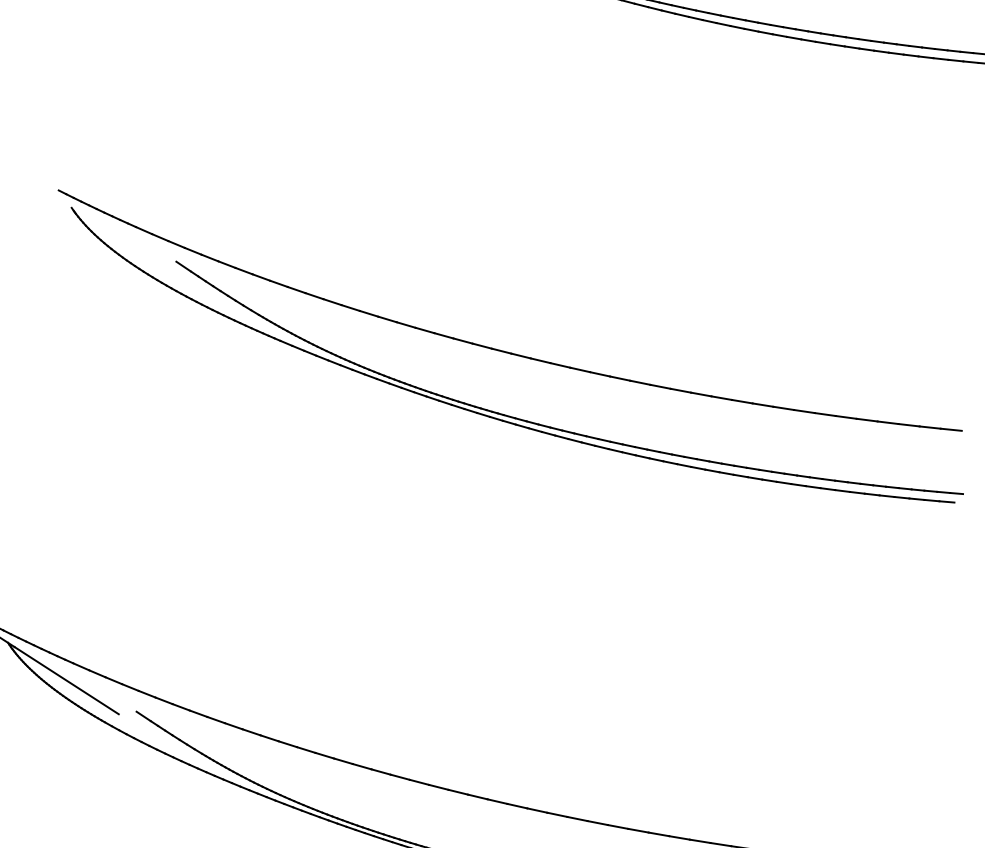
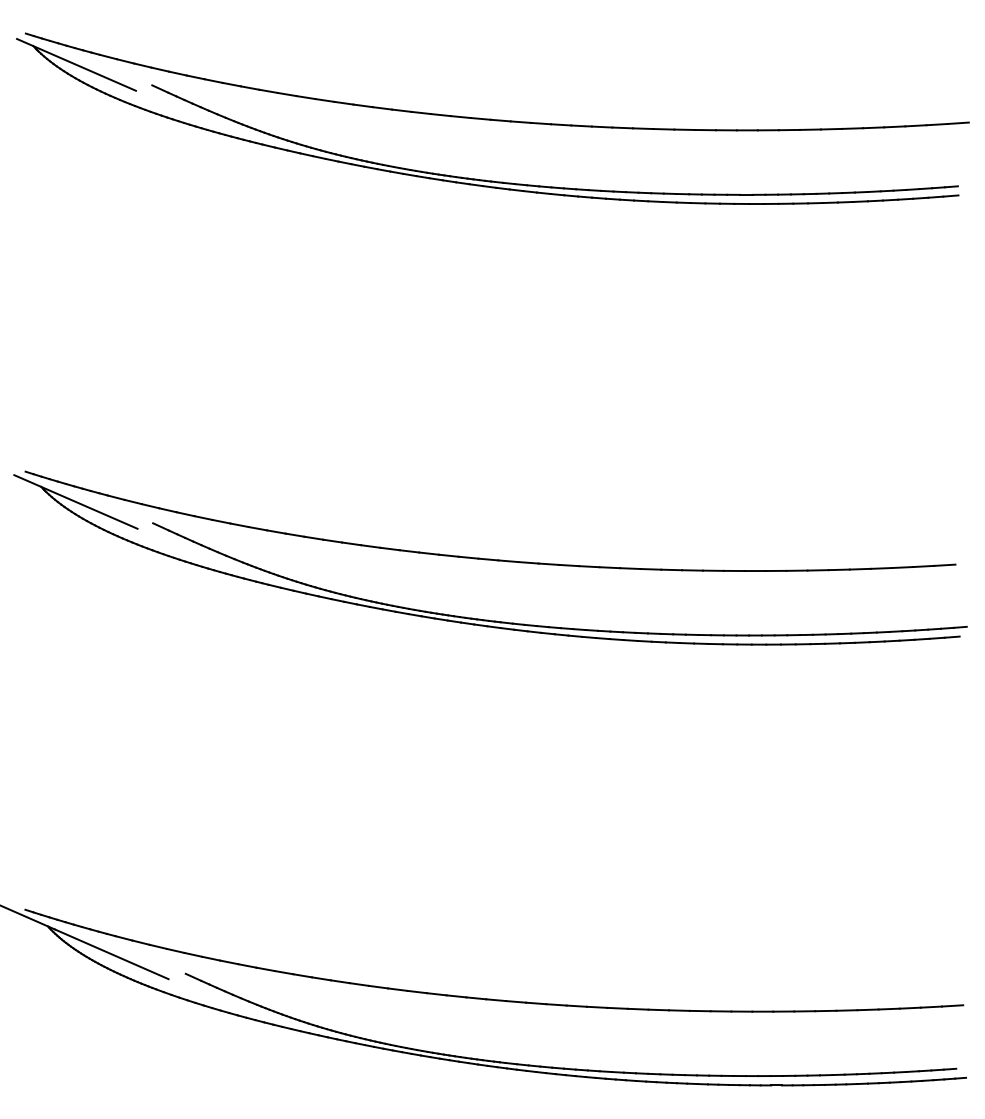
line: (103, 227) -> (75, 501), added

